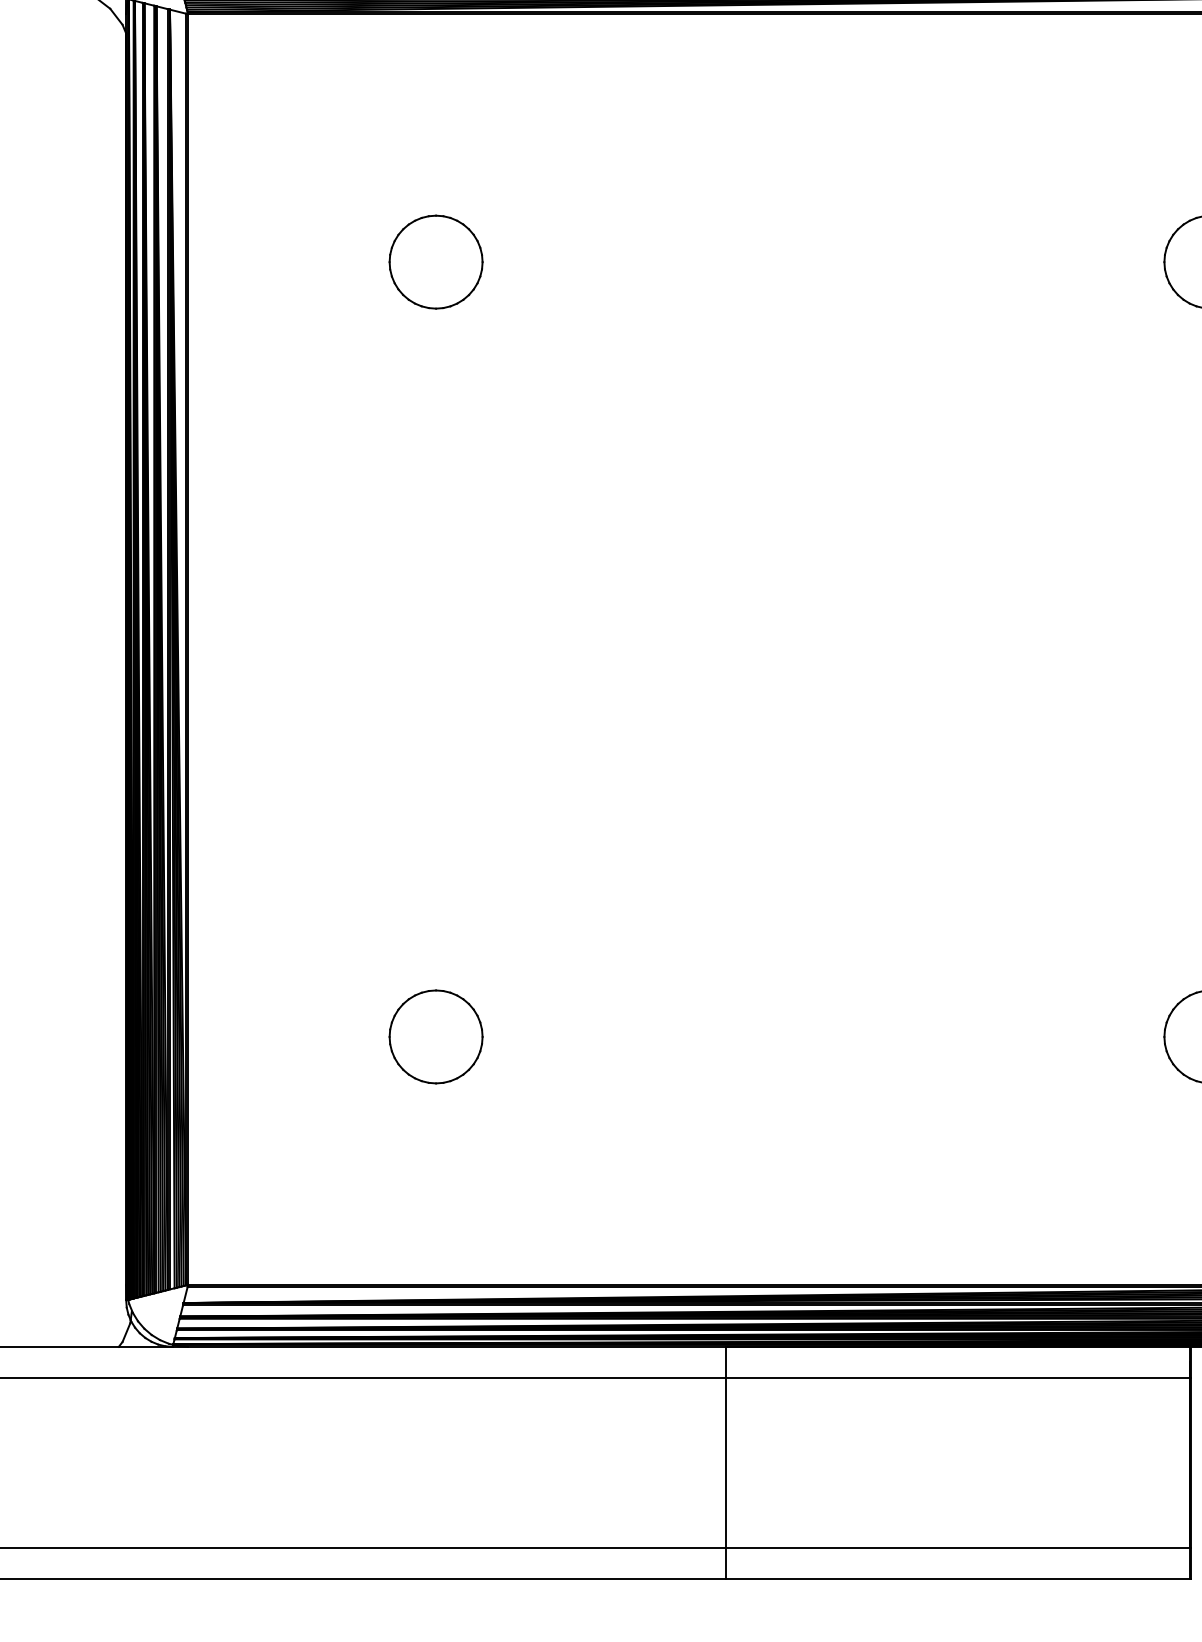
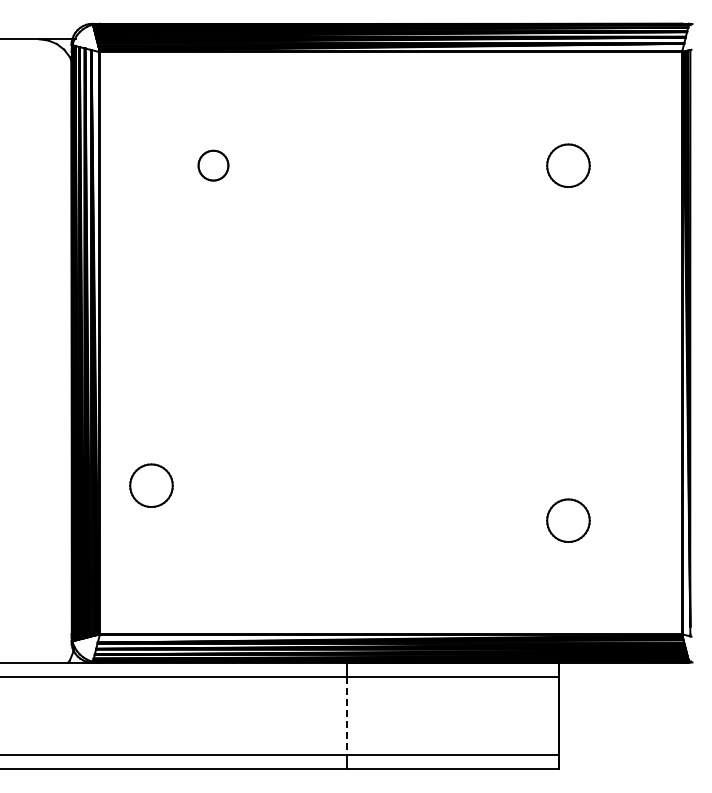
part: (436, 261) -> (213, 165), size x0.7
part: (436, 1036) -> (151, 485), moved
line: (726, 1464) -> (346, 716), solid -> dashed

